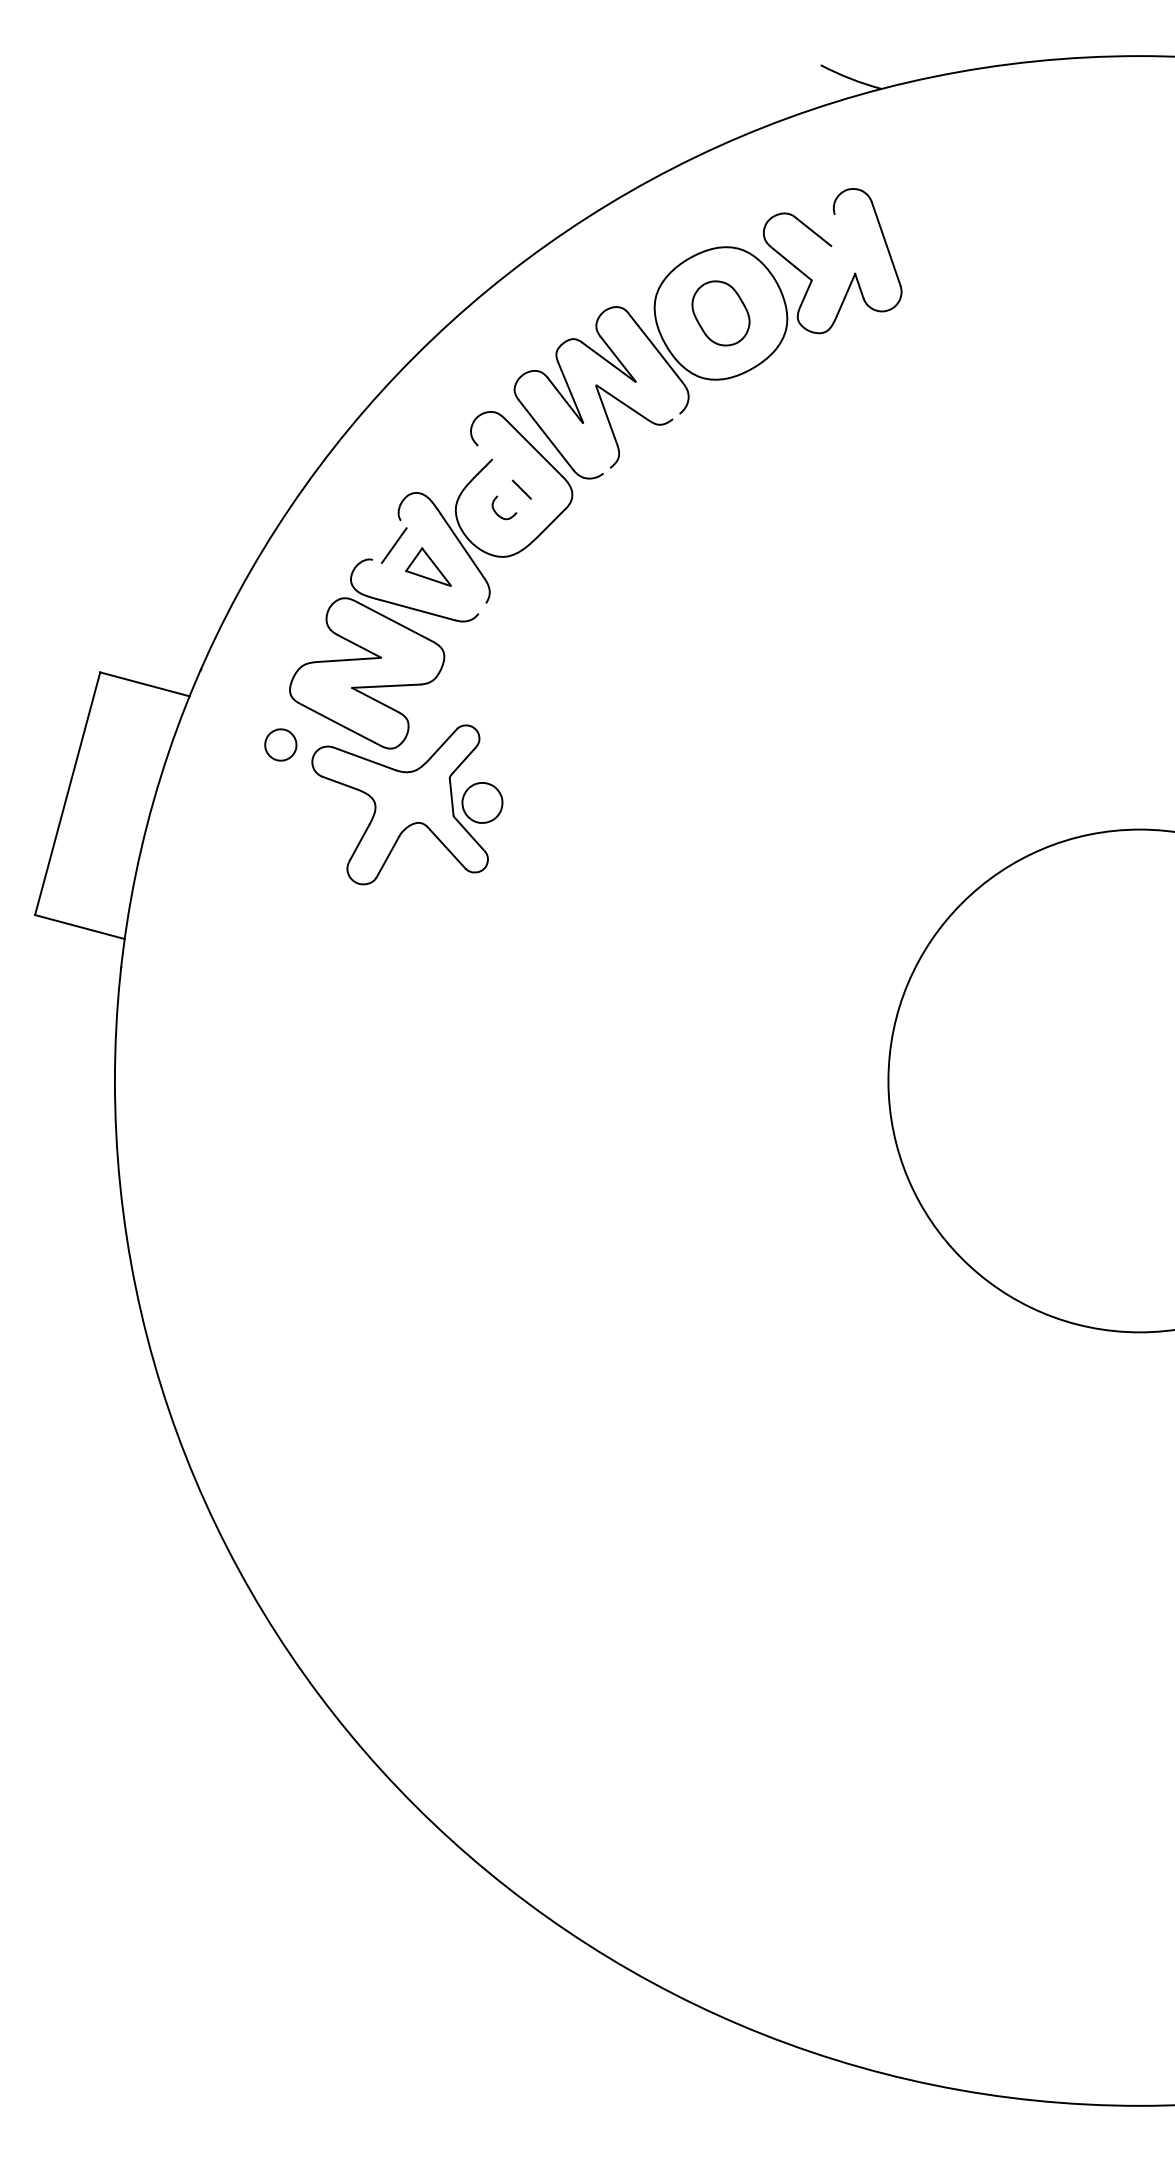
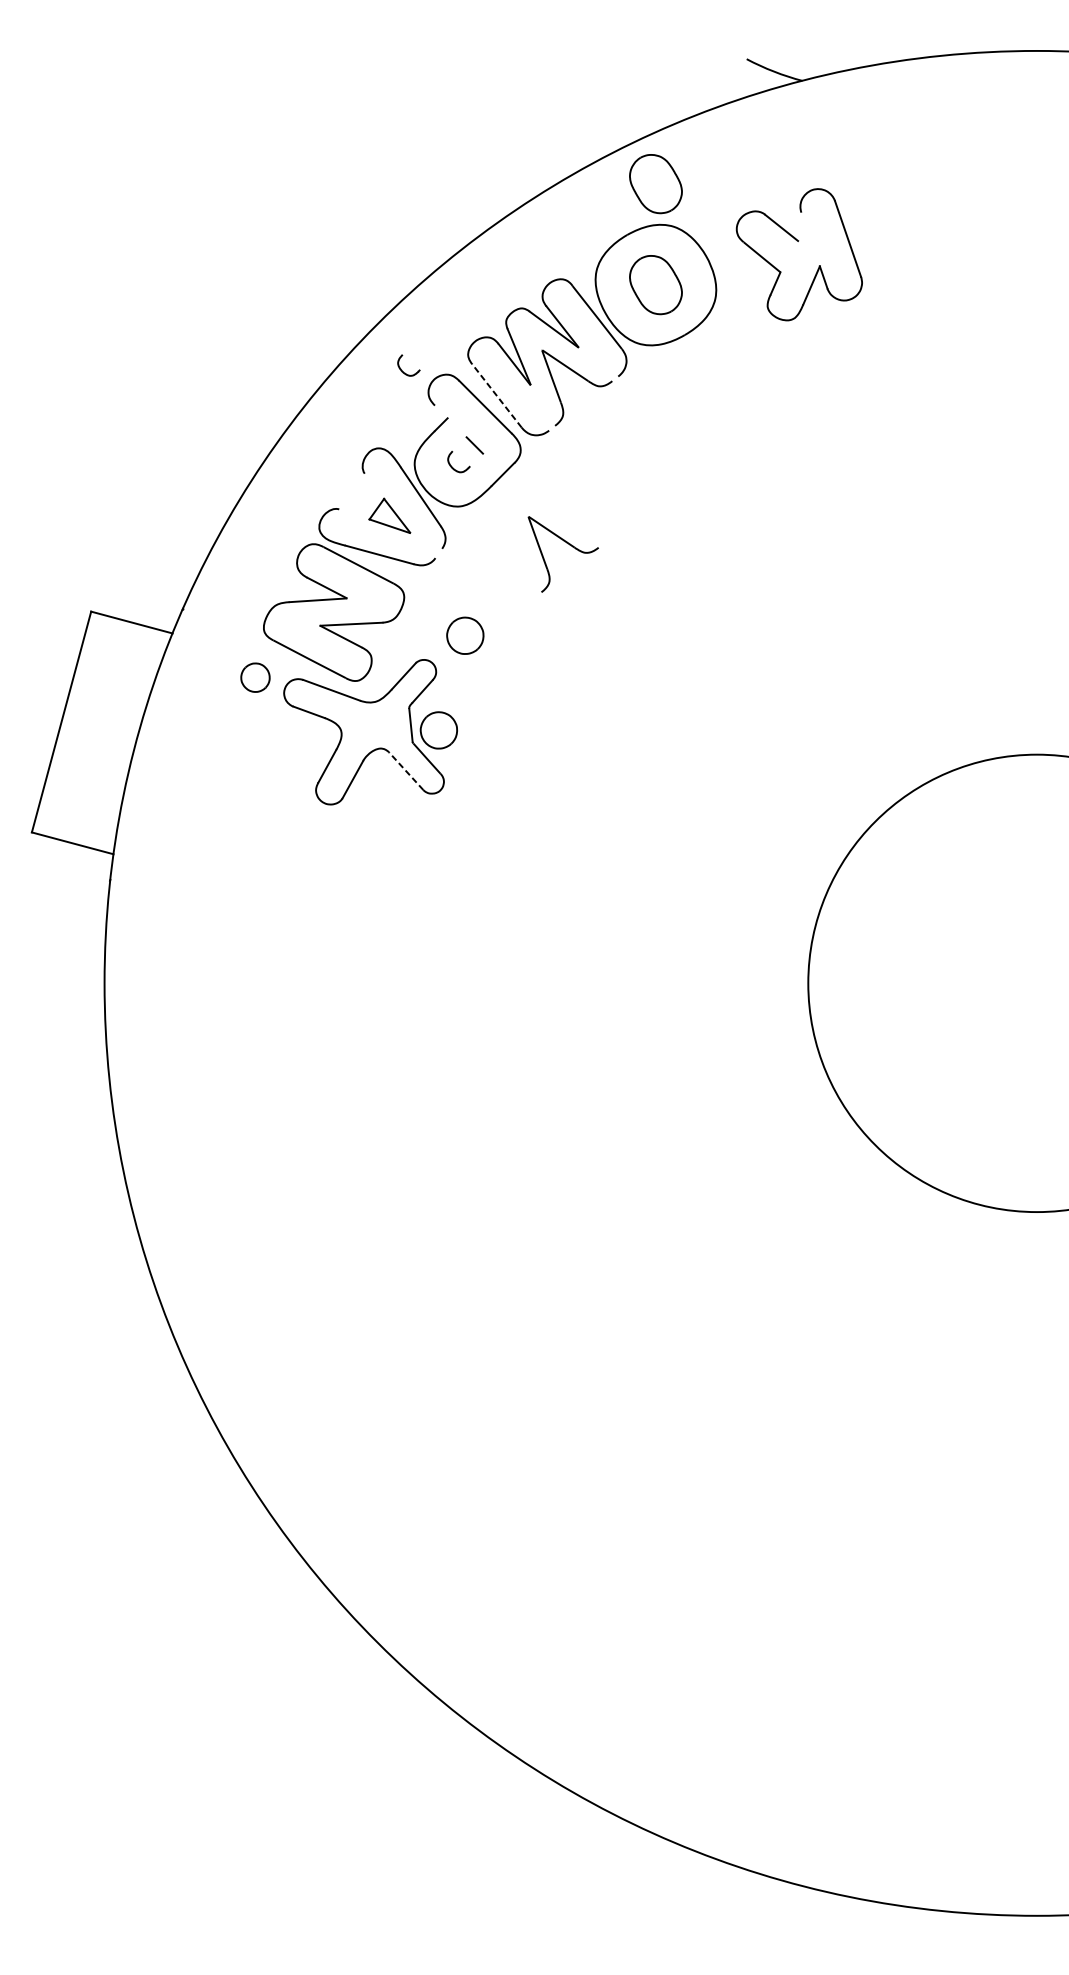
part: (720, 202) -> (655, 184), added
part: (832, 246) -> (799, 241), moved
curve: (441, 405) -> (401, 368), added
line: (545, 434) -> (496, 395), solid -> dashed
line: (394, 545) -> (358, 496), removed
part: (627, 600) -> (570, 546), added
part: (511, 698) -> (465, 635), added
line: (446, 847) -> (406, 770), solid -> dashed

